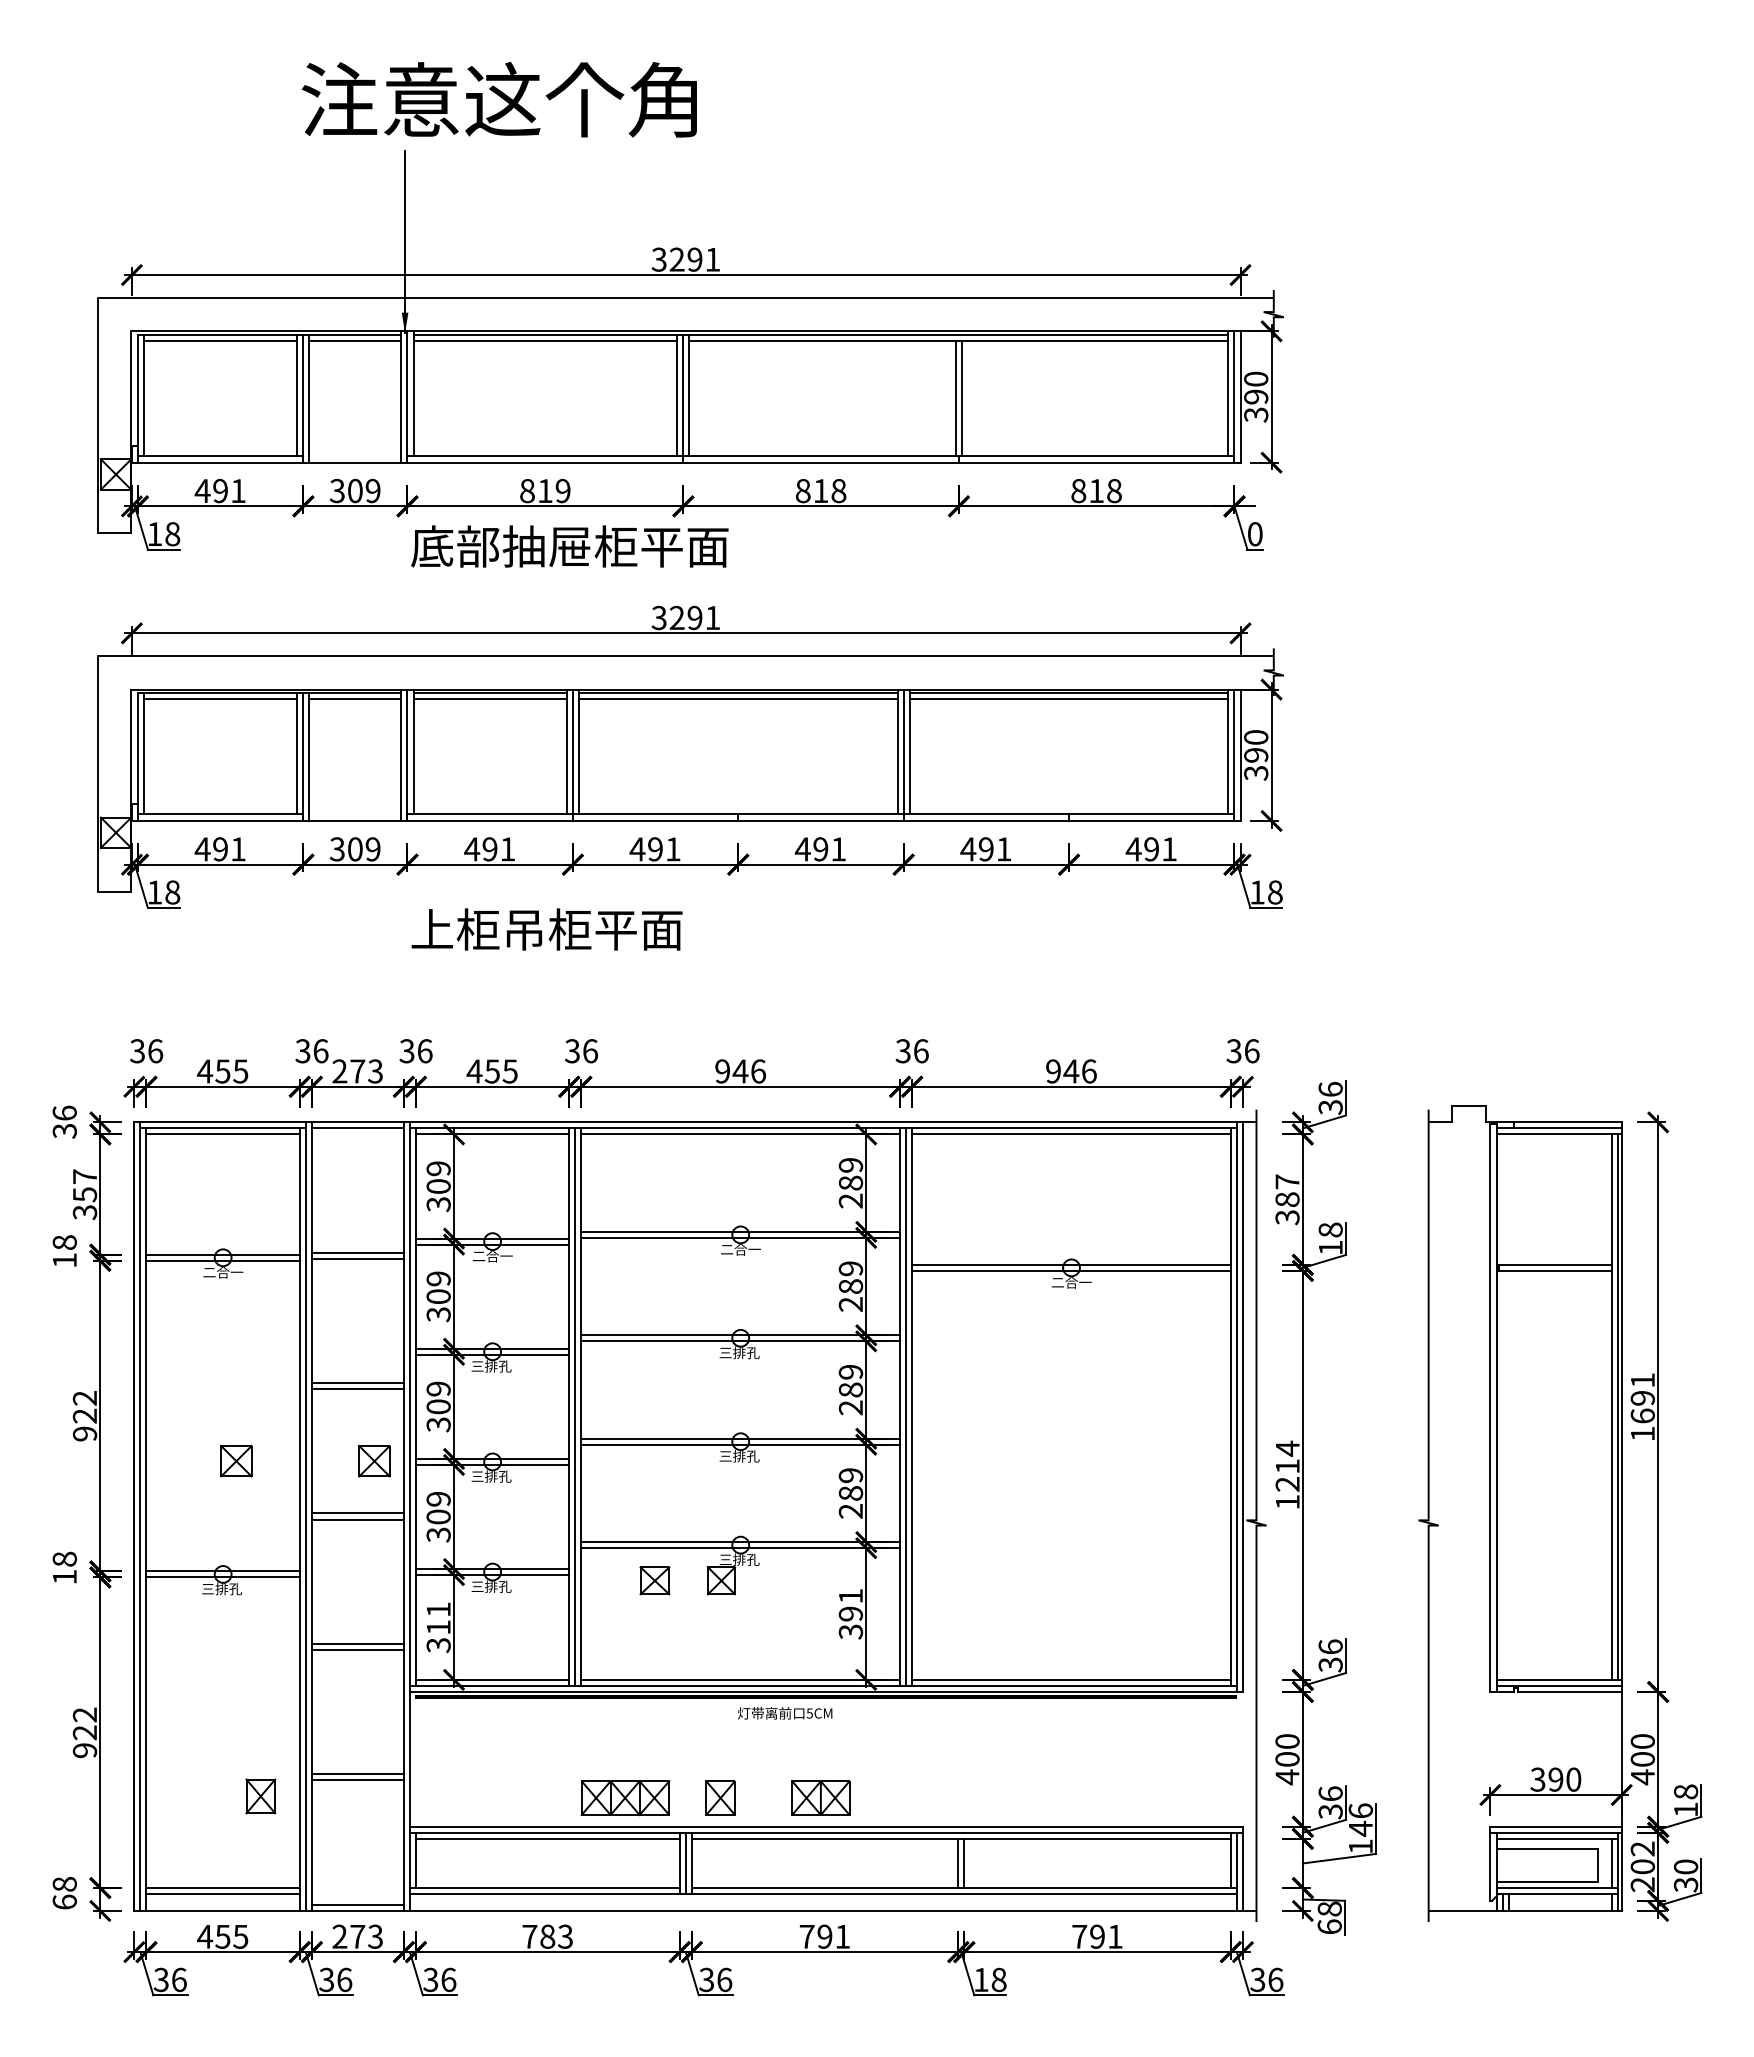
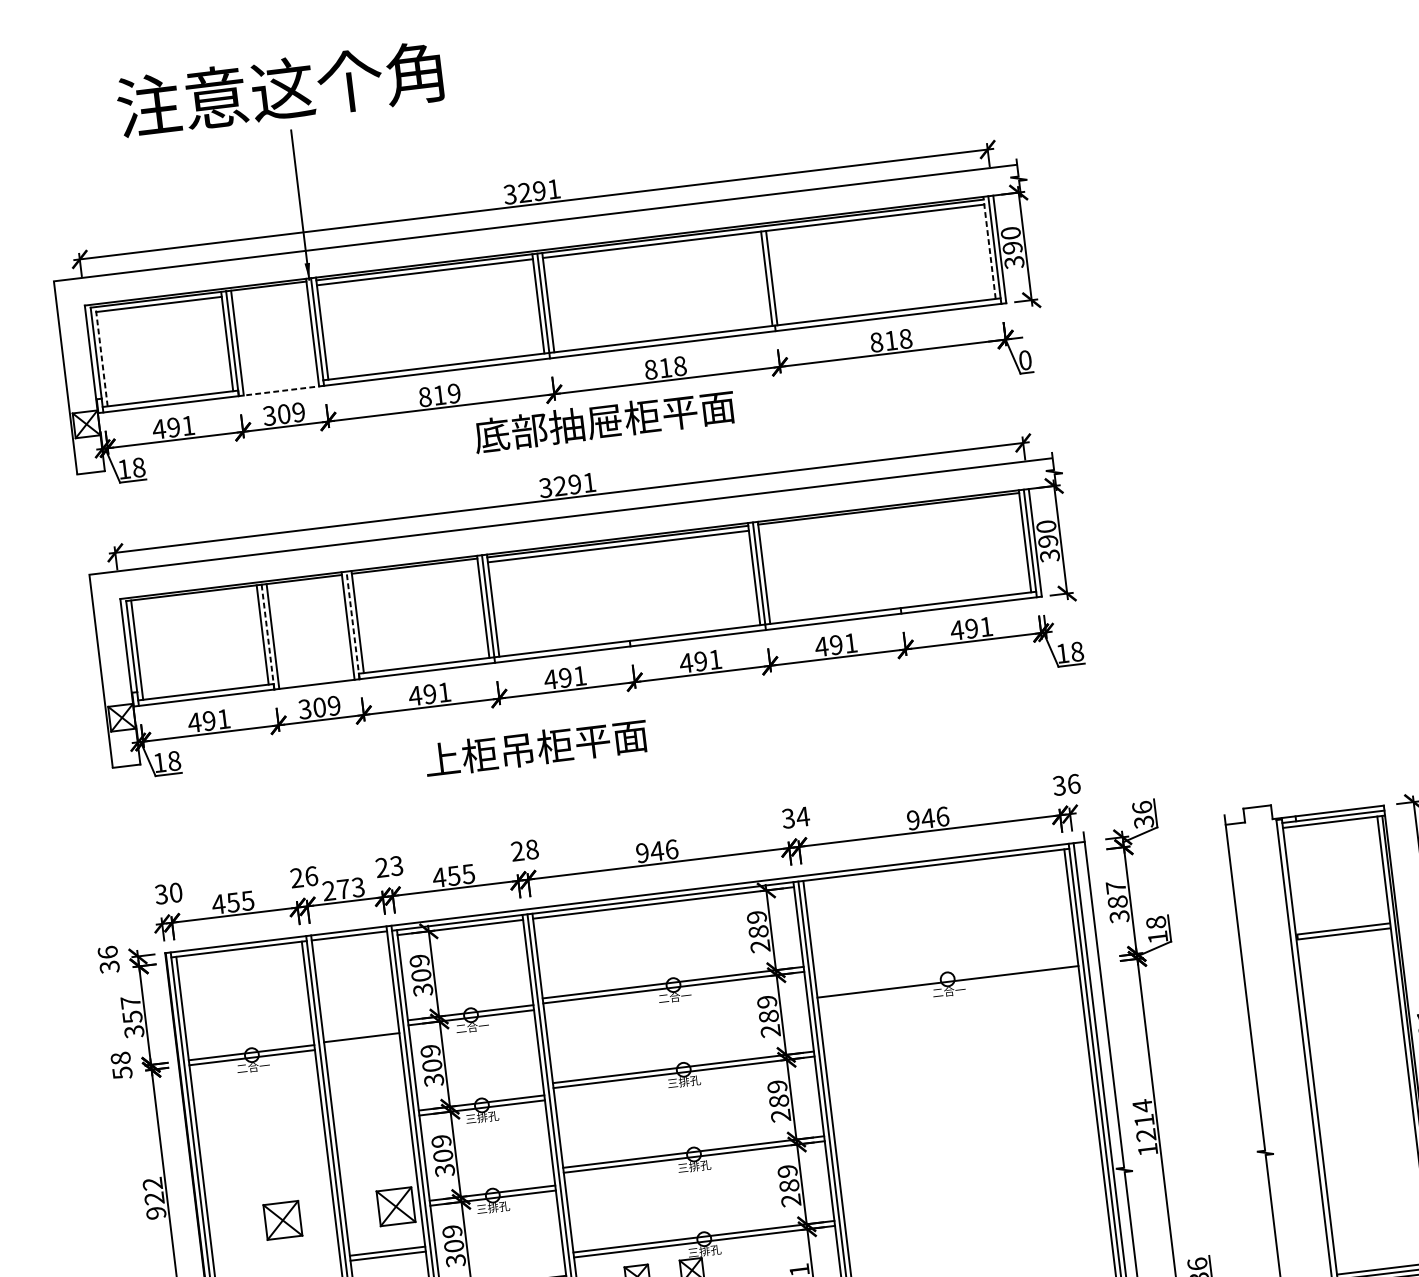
text: (498, 99) -> (279, 89), moved
line: (355, 340) -> (269, 290), removed
line: (1228, 393) -> (989, 247), solid -> dashed
line: (144, 395) -> (102, 356), solid -> dashed
line: (354, 462) -> (280, 390), solid -> dashed
text: (569, 546) -> (604, 421), moved
line: (220, 699) -> (194, 598), removed
line: (355, 699) -> (304, 584), removed
line: (489, 699) -> (414, 571), removed
line: (1068, 699) -> (888, 514), removed
line: (407, 755) -> (353, 625), solid -> dashed
line: (303, 756) -> (268, 636), solid -> dashed
text: (546, 929) -> (535, 748), moved
text: (155, 1051) -> (176, 892), 36 -> 30
text: (302, 1051) -> (296, 878), 36 -> 26
text: (415, 1051) -> (389, 867), 36 -> 23
text: (580, 1051) -> (524, 850), 36 -> 28
text: (921, 1051) -> (803, 817), 36 -> 34
line: (222, 1134) -> (239, 954), removed
line: (1071, 1134) -> (934, 870), removed
line: (357, 1258) -> (362, 1042), removed
text: (64, 1260) -> (122, 1073), 18 -> 58
line: (1071, 1264) -> (947, 976), removed
line: (357, 1383) -> (374, 1144), removed
line: (357, 1389) -> (375, 1149), removed
part: (236, 1461) -> (283, 1220), size x1.4
part: (374, 1461) -> (396, 1207), size x1.4

